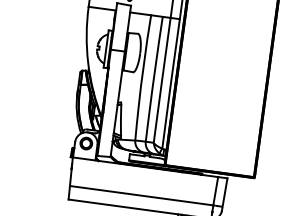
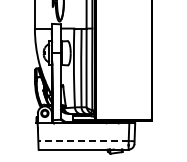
line: (141, 196) -> (83, 141), solid -> dashed

